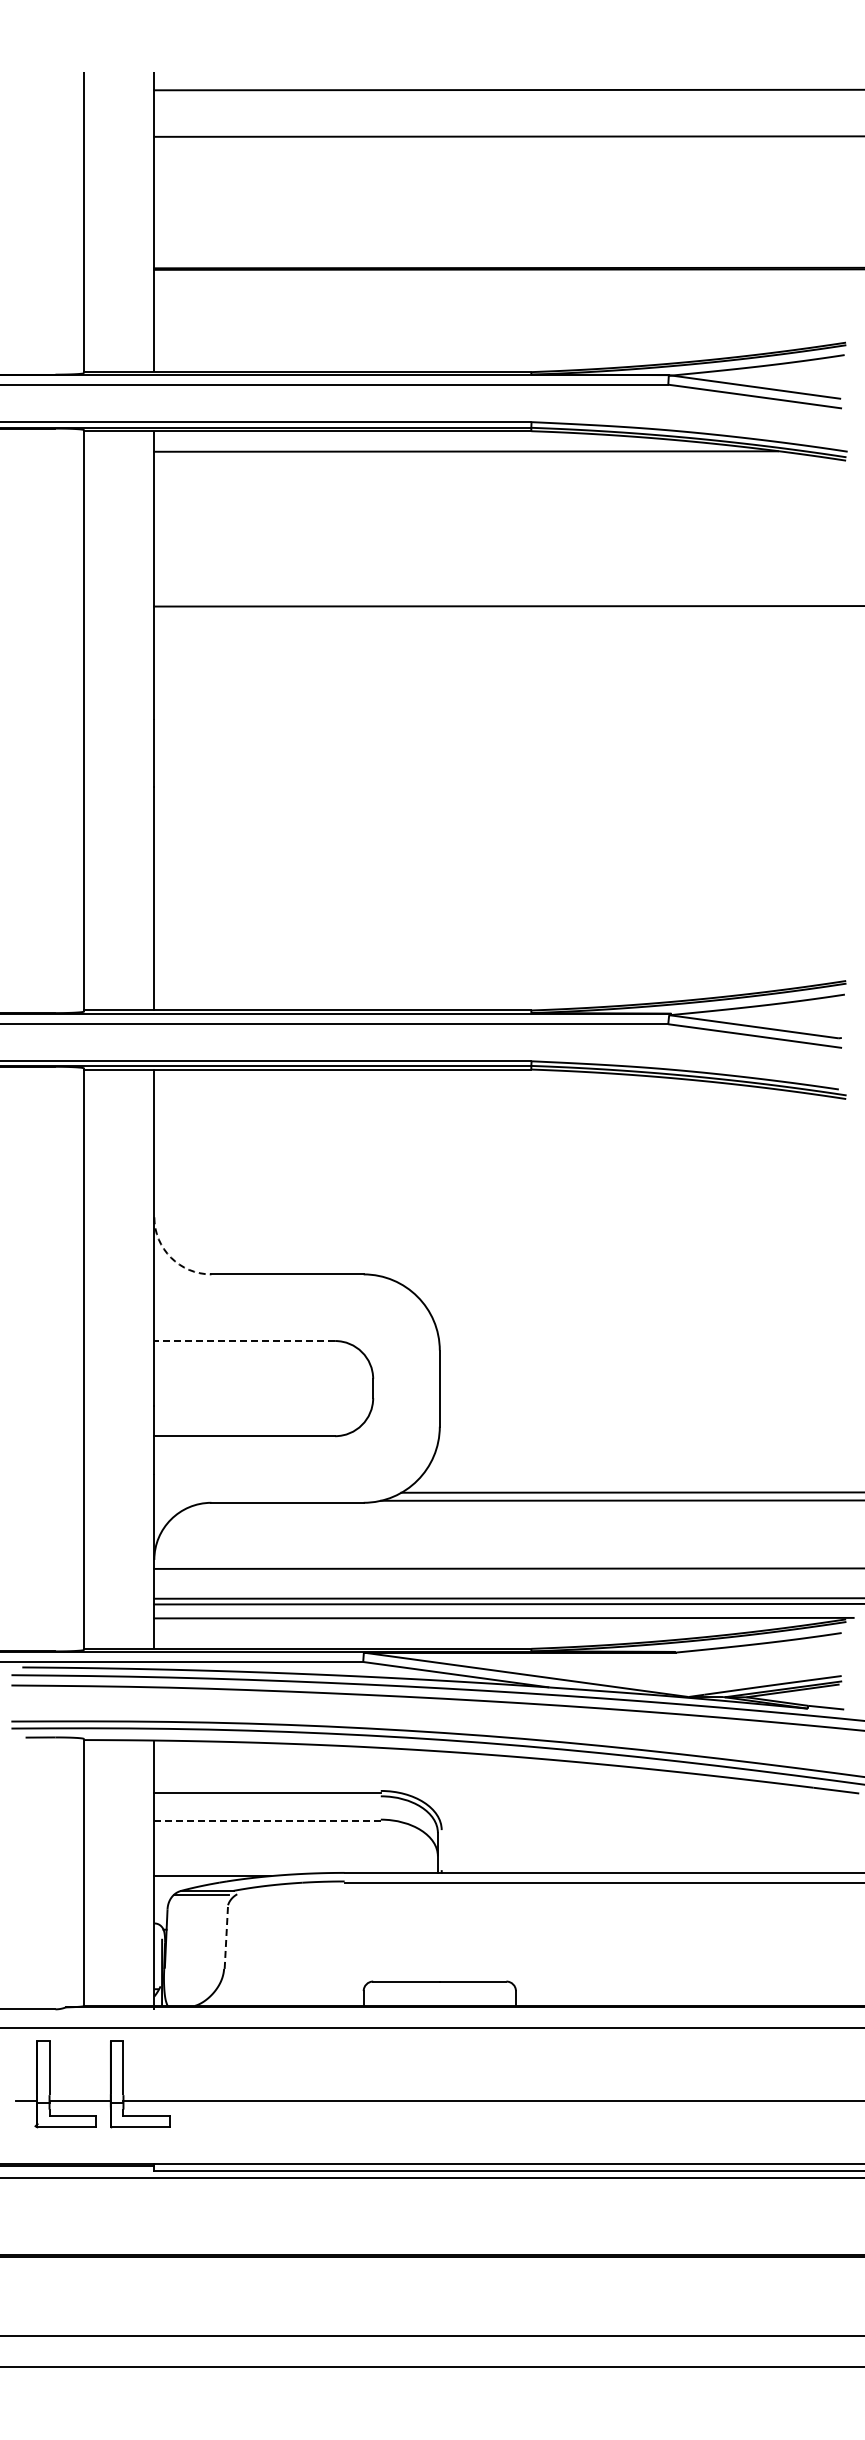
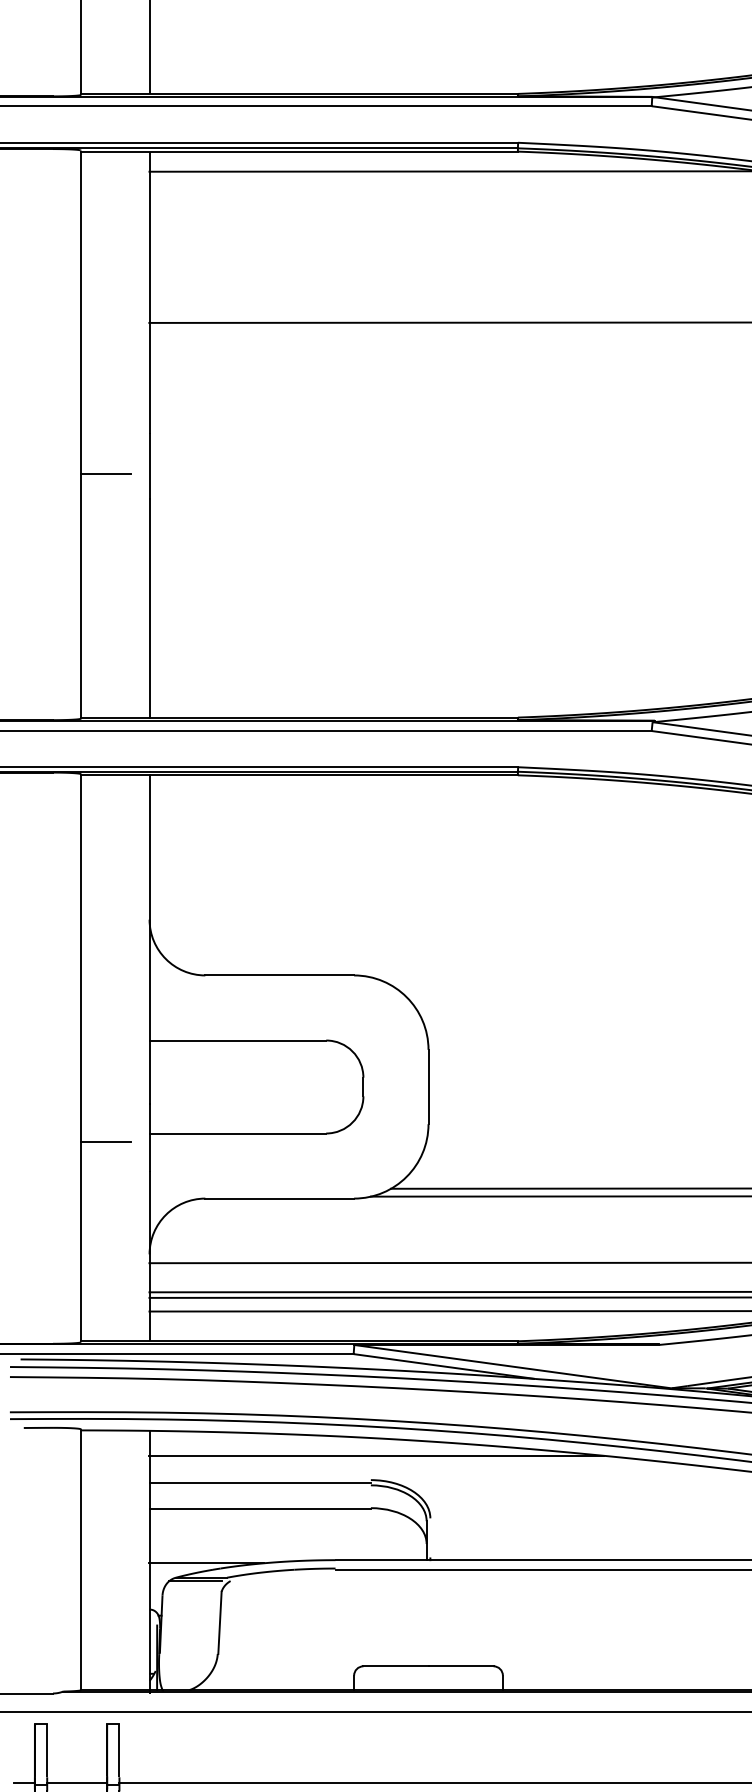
line: (109, 761) -> (105, 474), added
arc: (171, 1257) -> (166, 958), dashed -> solid
line: (244, 1341) -> (237, 1040), dashed -> solid
line: (109, 1444) -> (105, 1141), added
line: (386, 1766) -> (376, 1456), added
line: (268, 1821) -> (261, 1509), dashed -> solid
line: (226, 1937) -> (220, 1623), dashed -> solid

